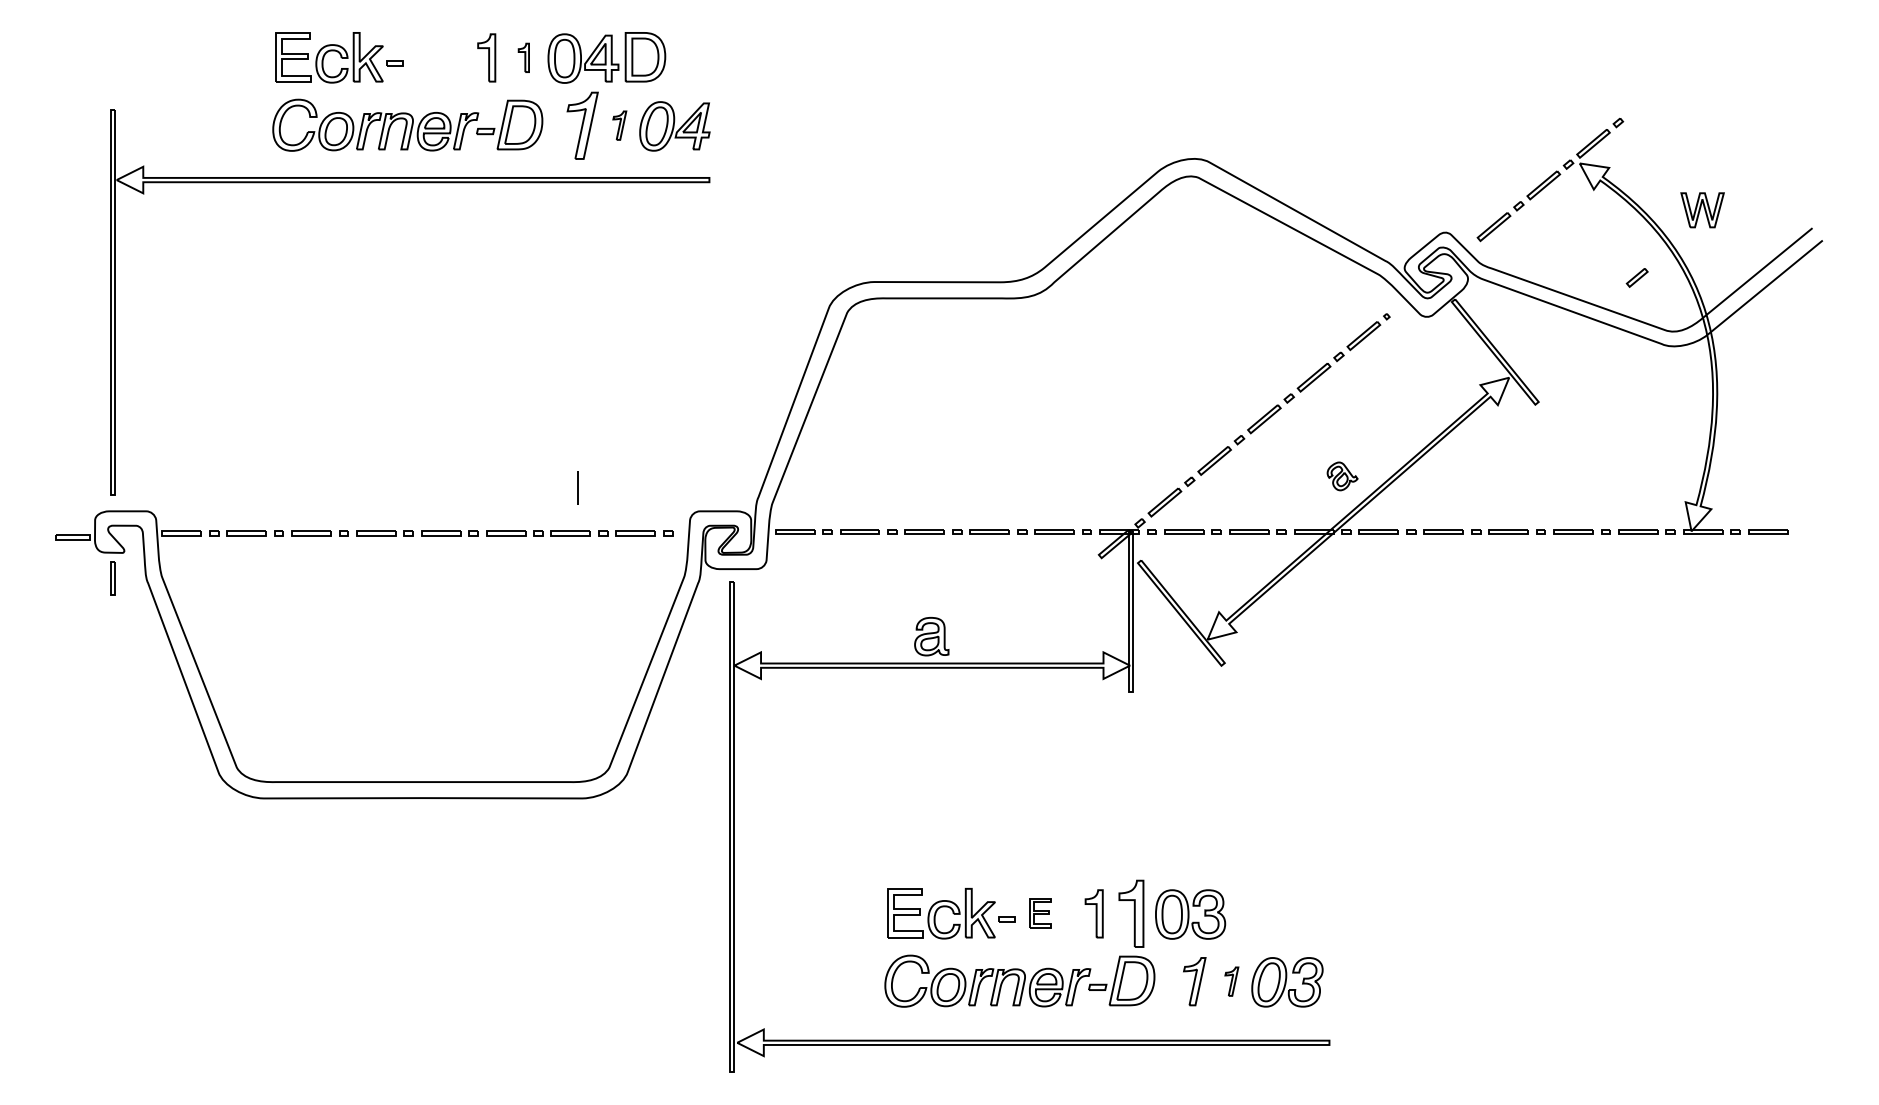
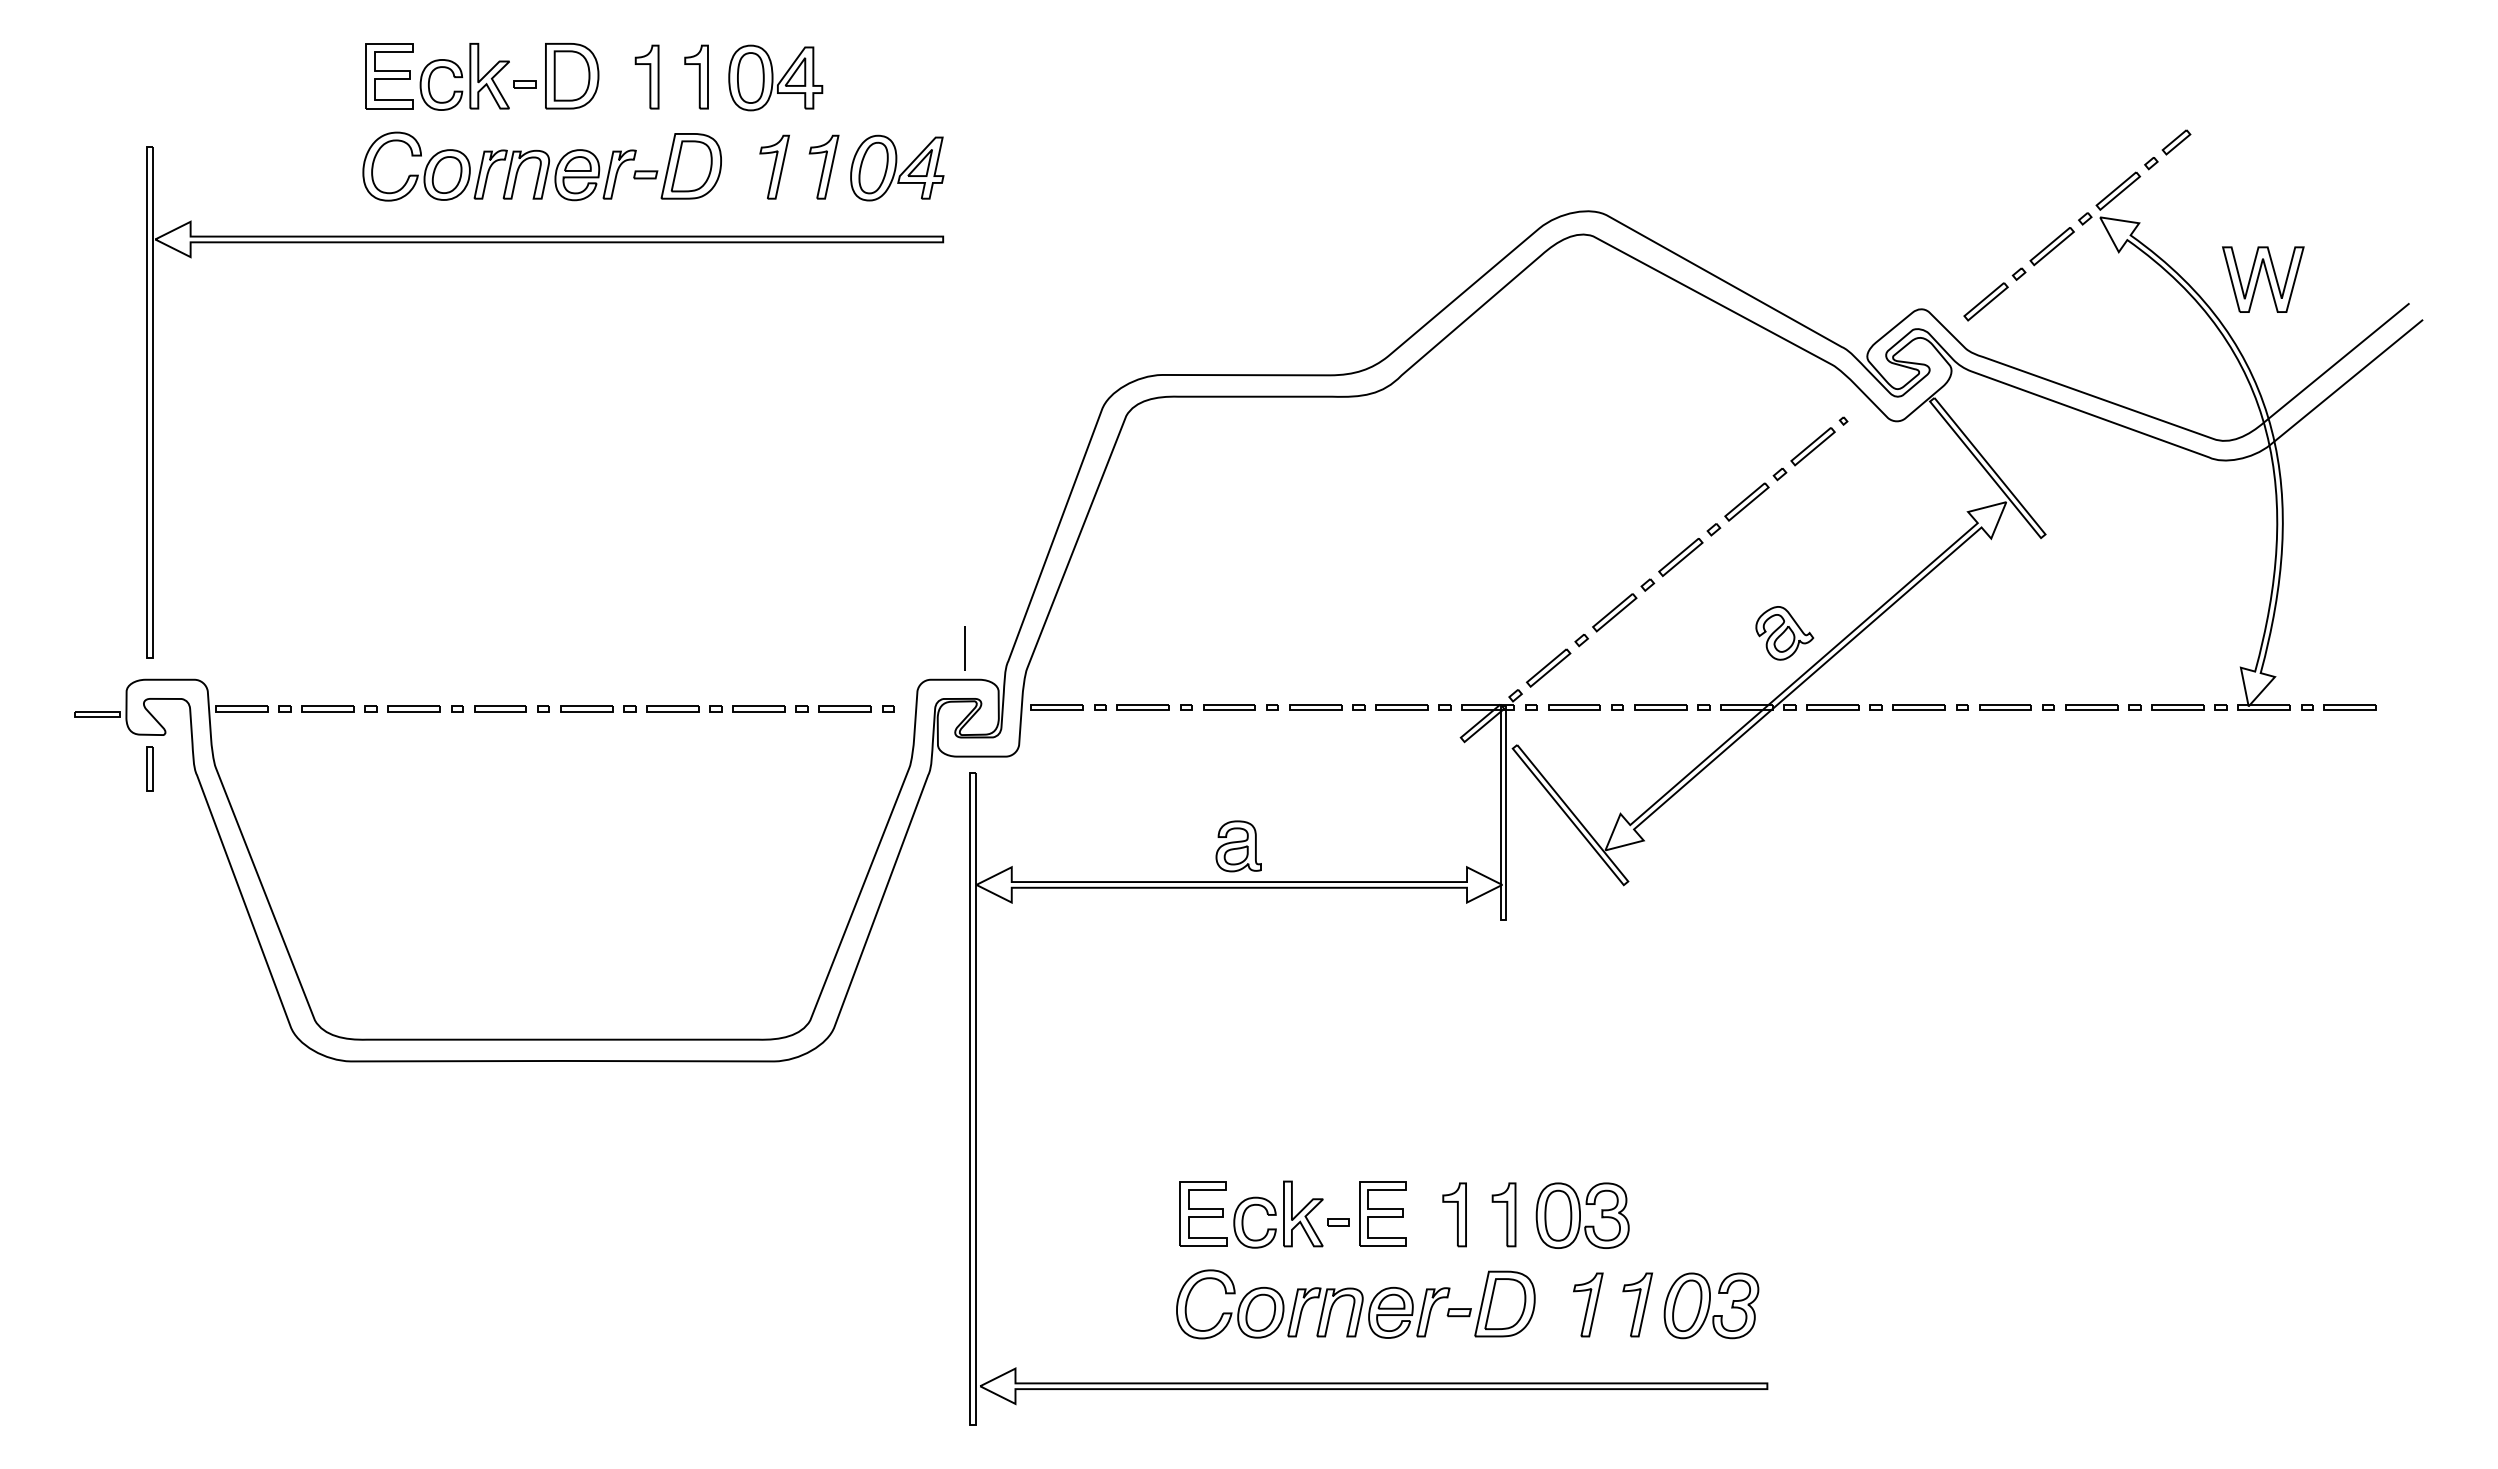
part: (523, 57) -> (696, 76), size x1.67
part: (645, 57) -> (572, 76), moved
part: (582, 125) -> (774, 166), size x0.71
part: (619, 125) -> (823, 166), size x1.67
part: (1702, 210) -> (2263, 279), size x1.43
part: (1637, 277) -> (2176, 142), moved
part: (1342, 476) -> (1784, 633), size x1.43
line: (577, 487) -> (964, 648), moved
part: (1039, 912) -> (1382, 1213), size x1.67
part: (1130, 913) -> (1503, 1214), size x0.71
part: (1231, 981) -> (1637, 1304), size x1.67

